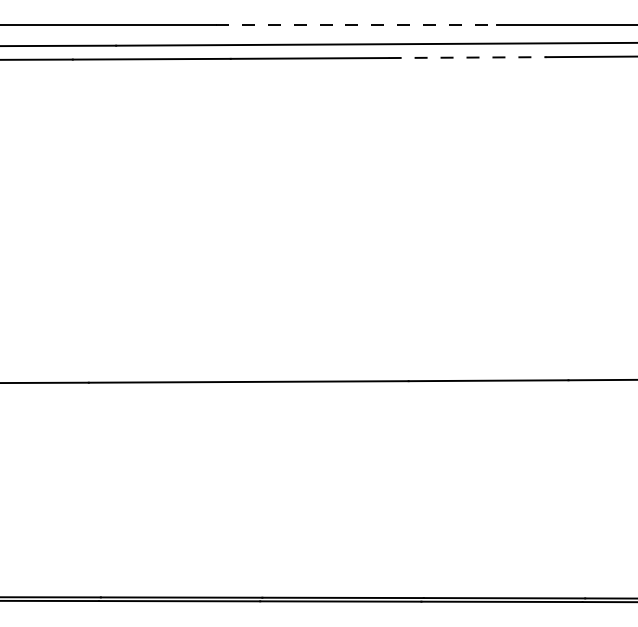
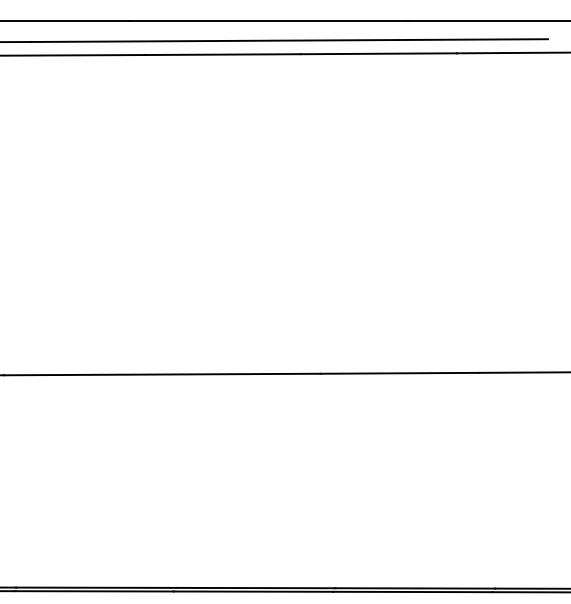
line: (356, 24) -> (268, 21), dashed -> solid
line: (467, 57) -> (378, 53), dashed -> solid

